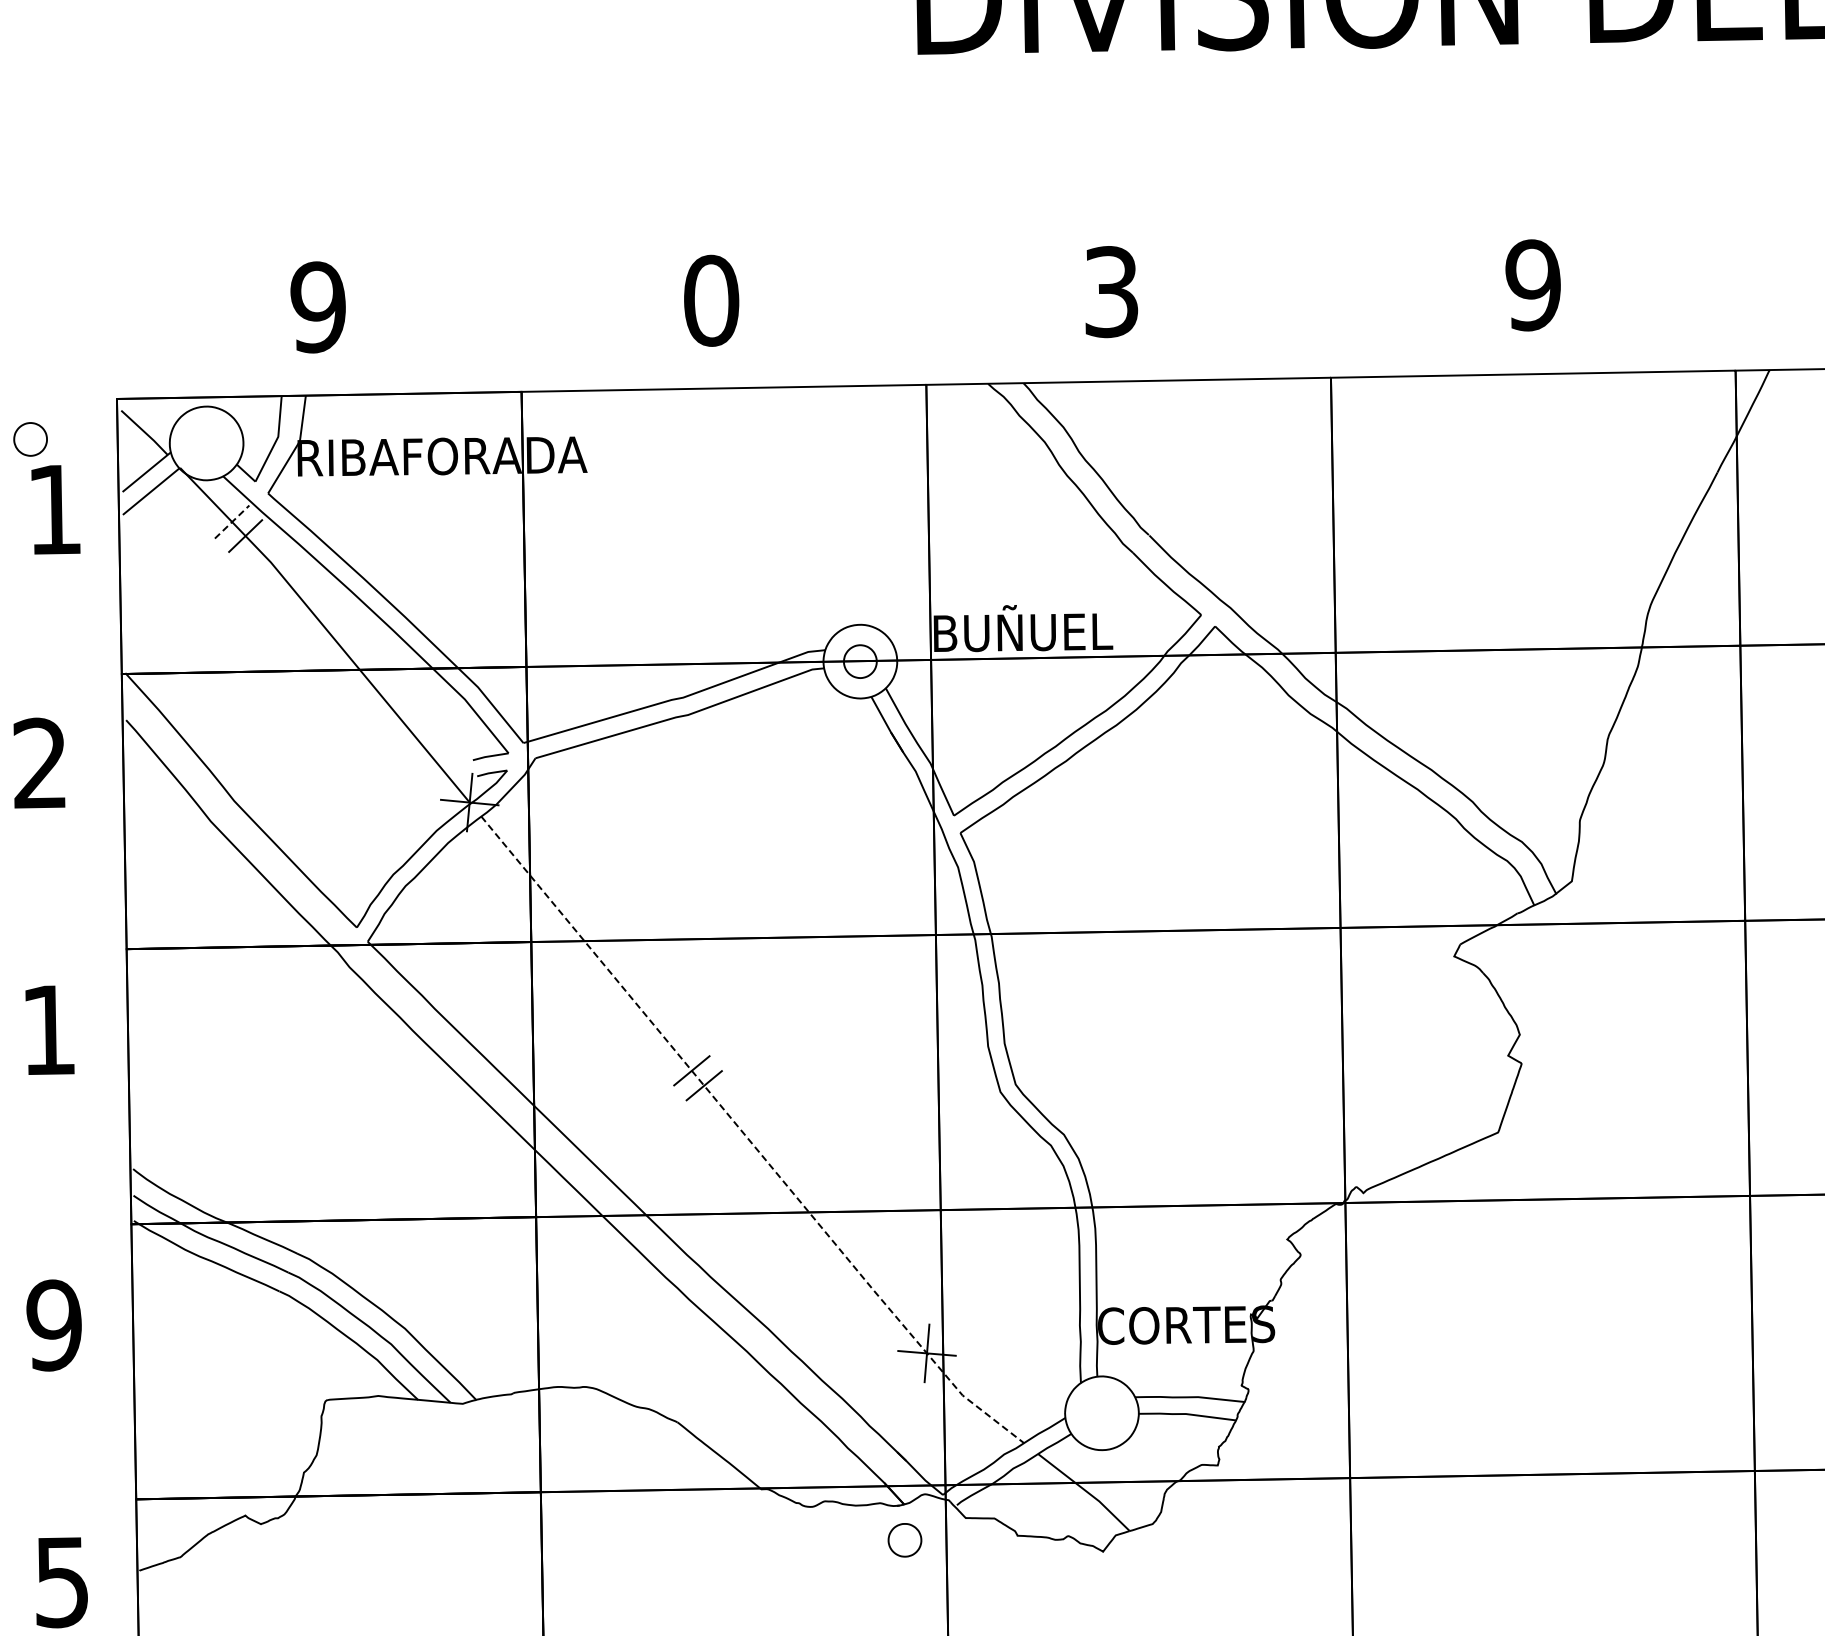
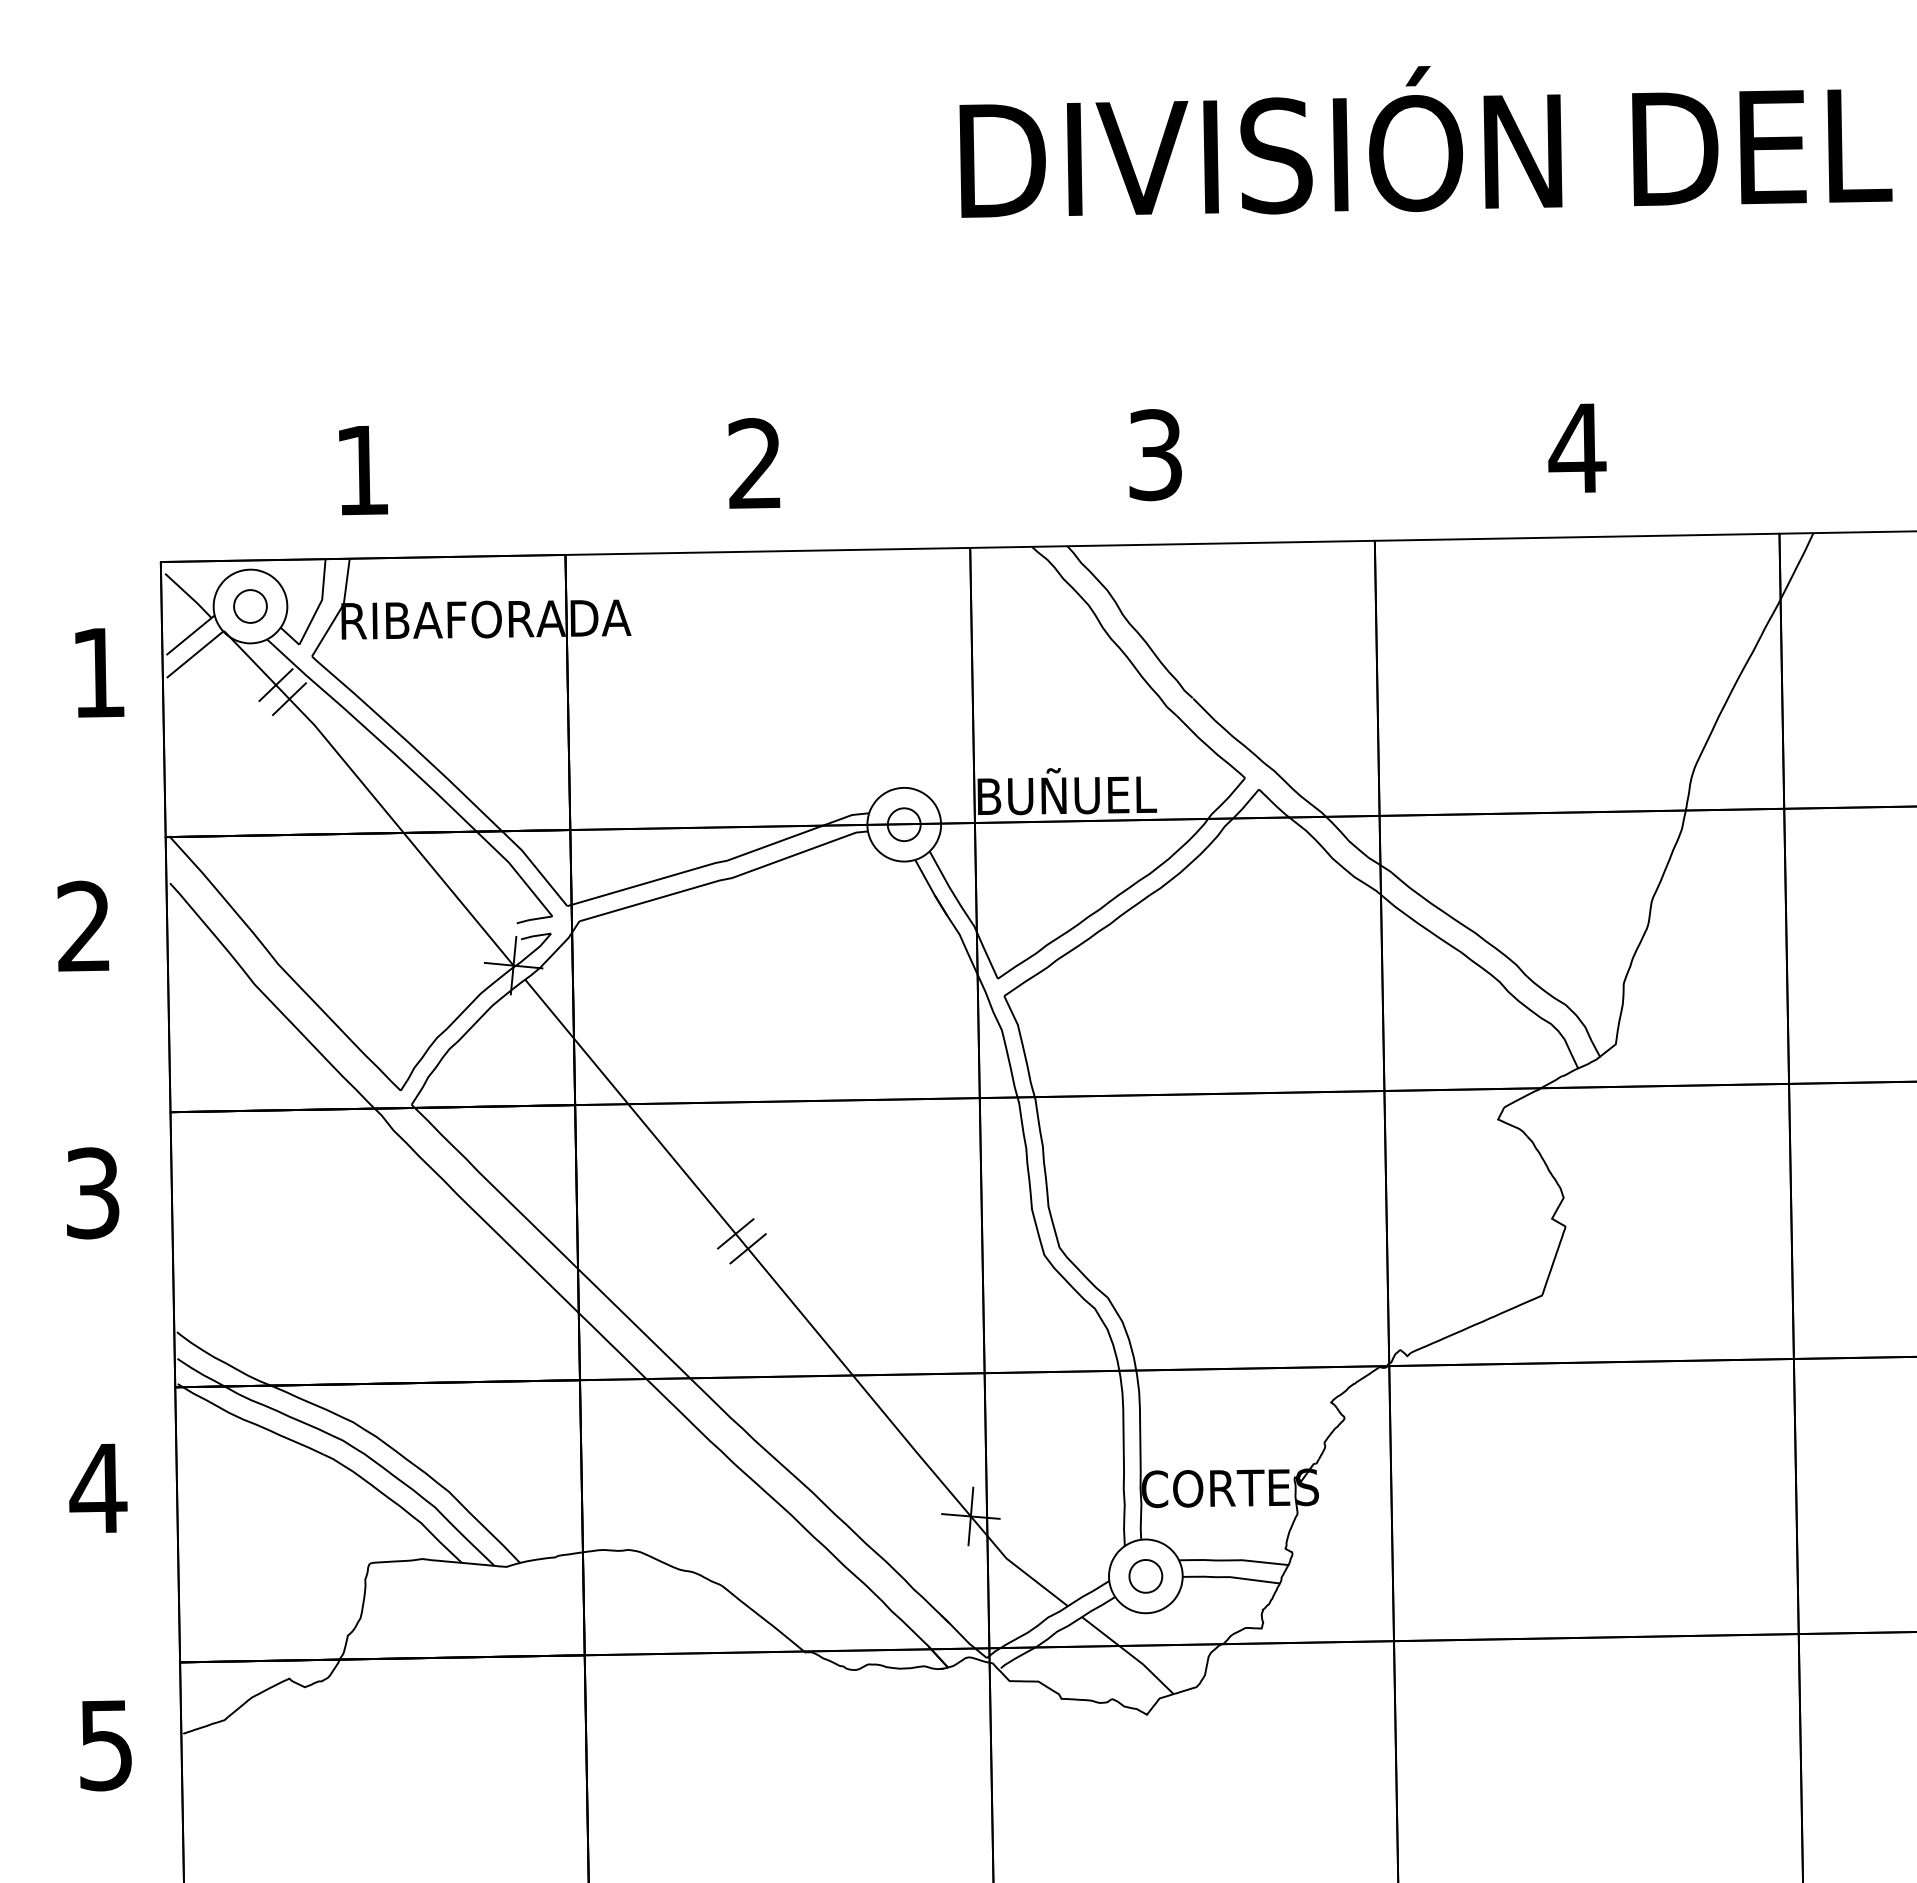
text: (1533, 285) -> (1577, 448), 9 -> 4
text: (711, 300) -> (755, 463), 0 -> 2
text: (317, 307) -> (361, 470), 9 -> 1
part: (30, 439) -> (250, 606), moved
line: (232, 522) -> (276, 685), dashed -> solid
text: (48, 1030) -> (92, 1193), 1 -> 3
line: (746, 1137) -> (790, 1300), dashed -> solid
text: (54, 1325) -> (98, 1488), 9 -> 4
part: (904, 1540) -> (1145, 1576), moved

